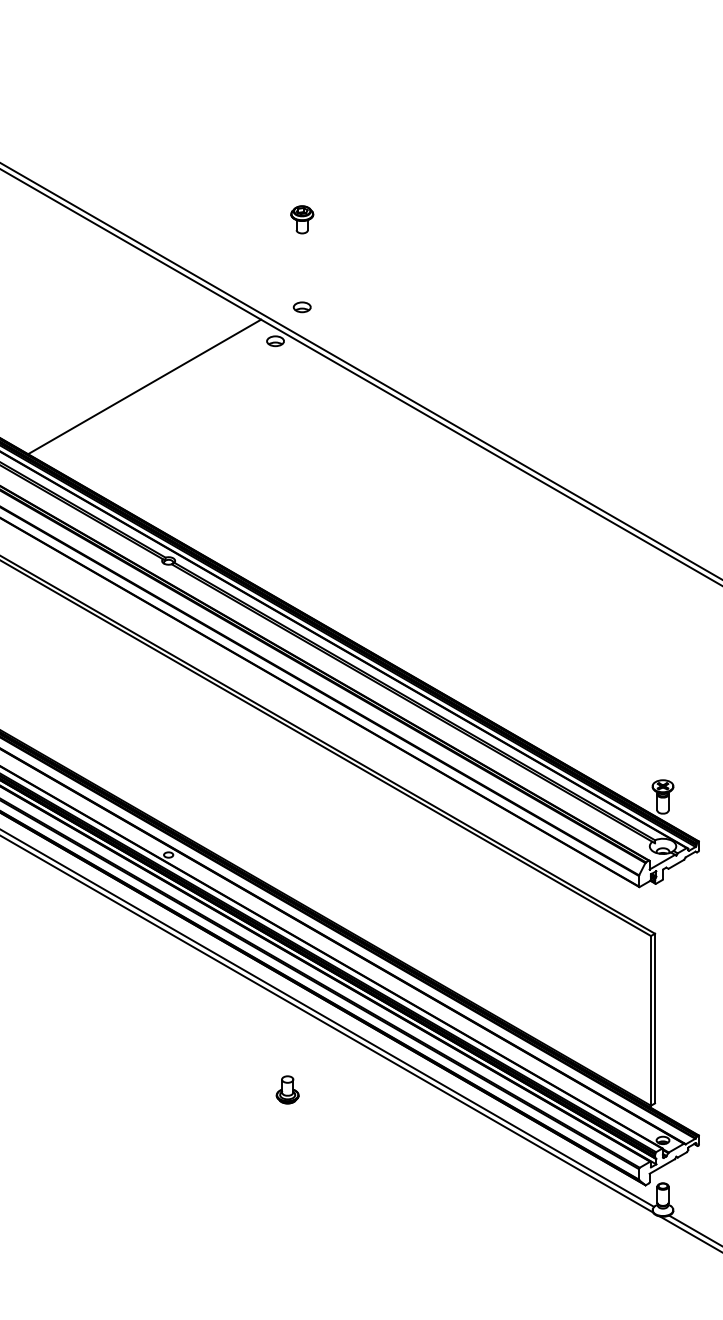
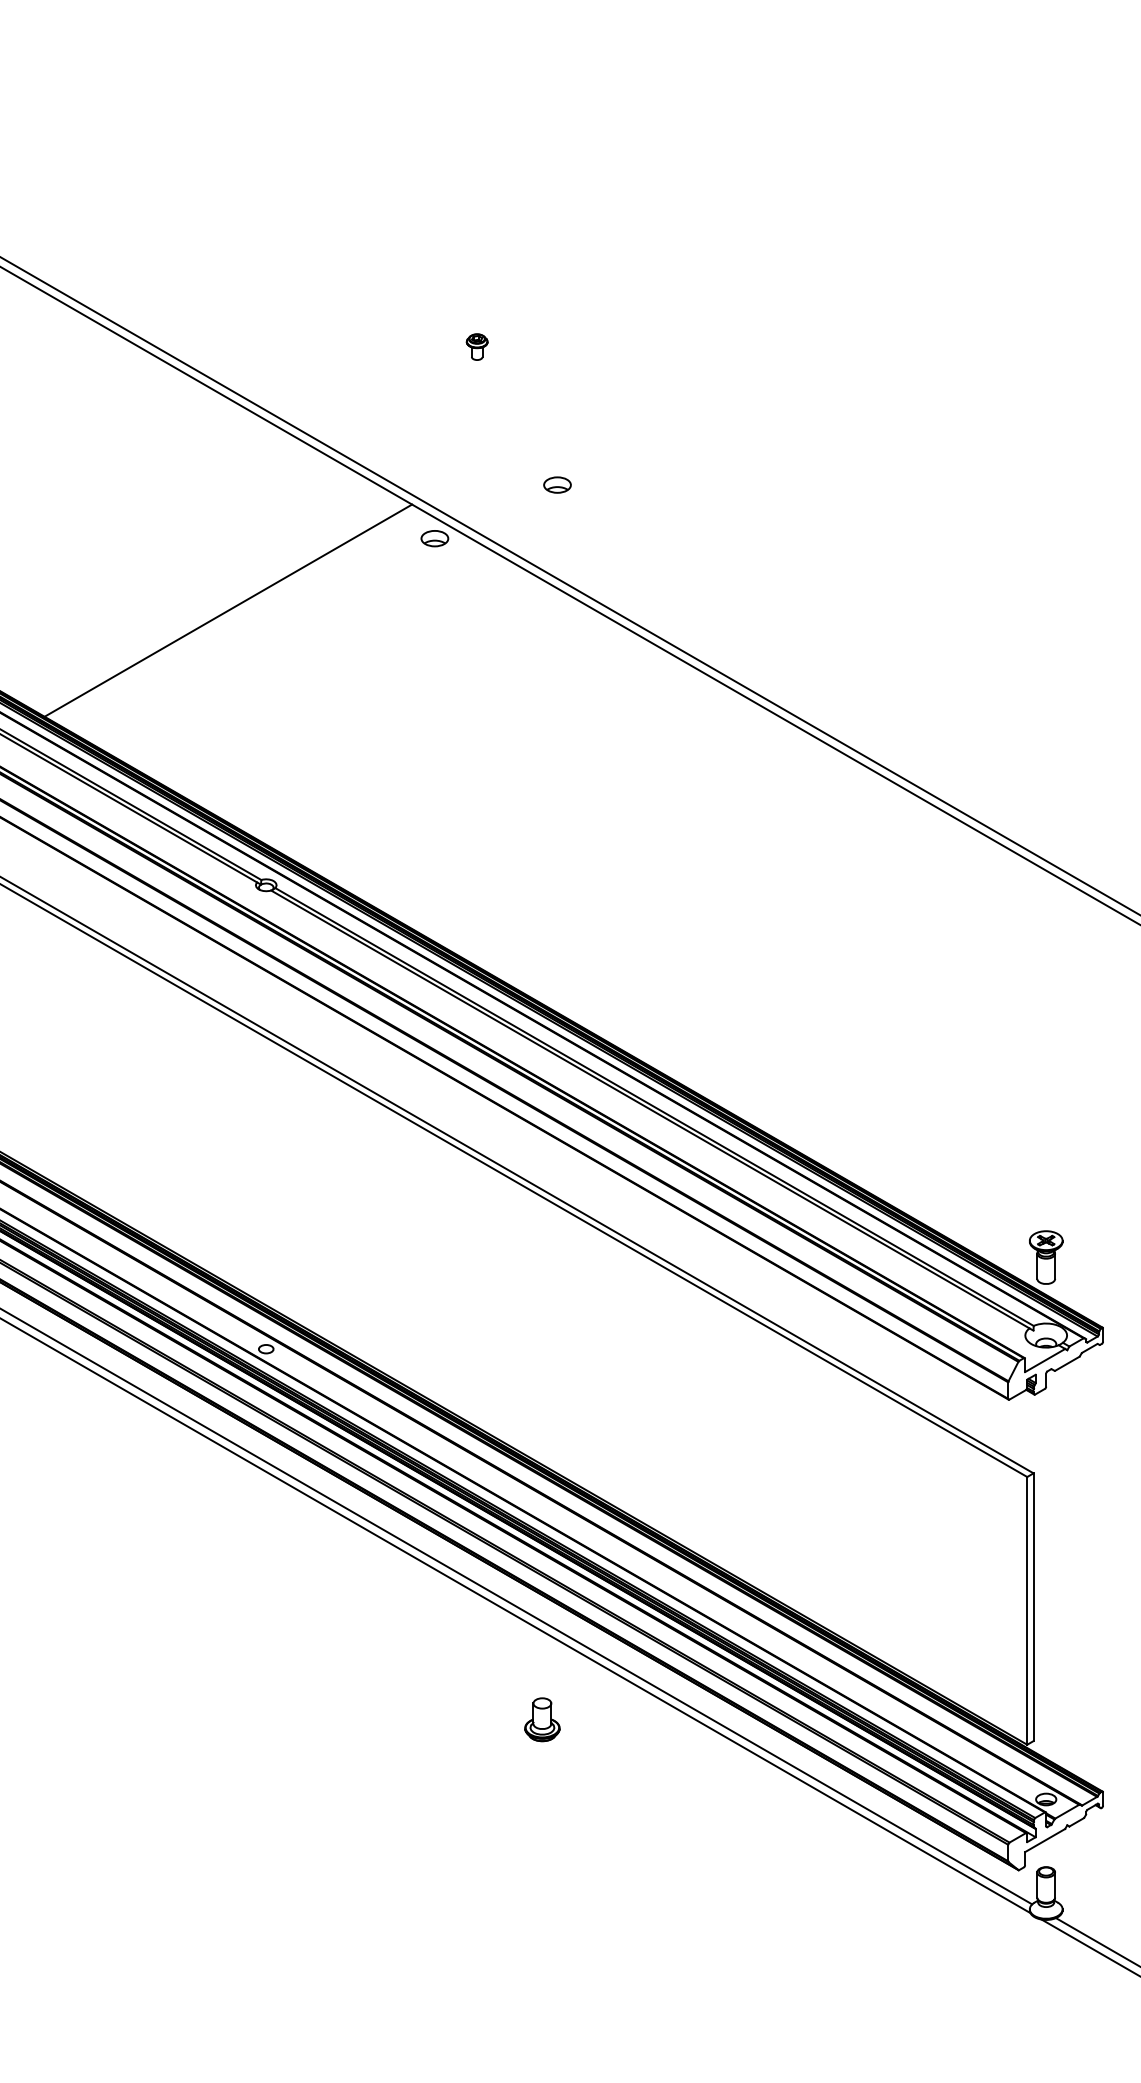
part: (302, 219) -> (477, 346), size x0.6
part: (301, 307) -> (556, 485), moved
part: (287, 1089) -> (542, 1719), moved

